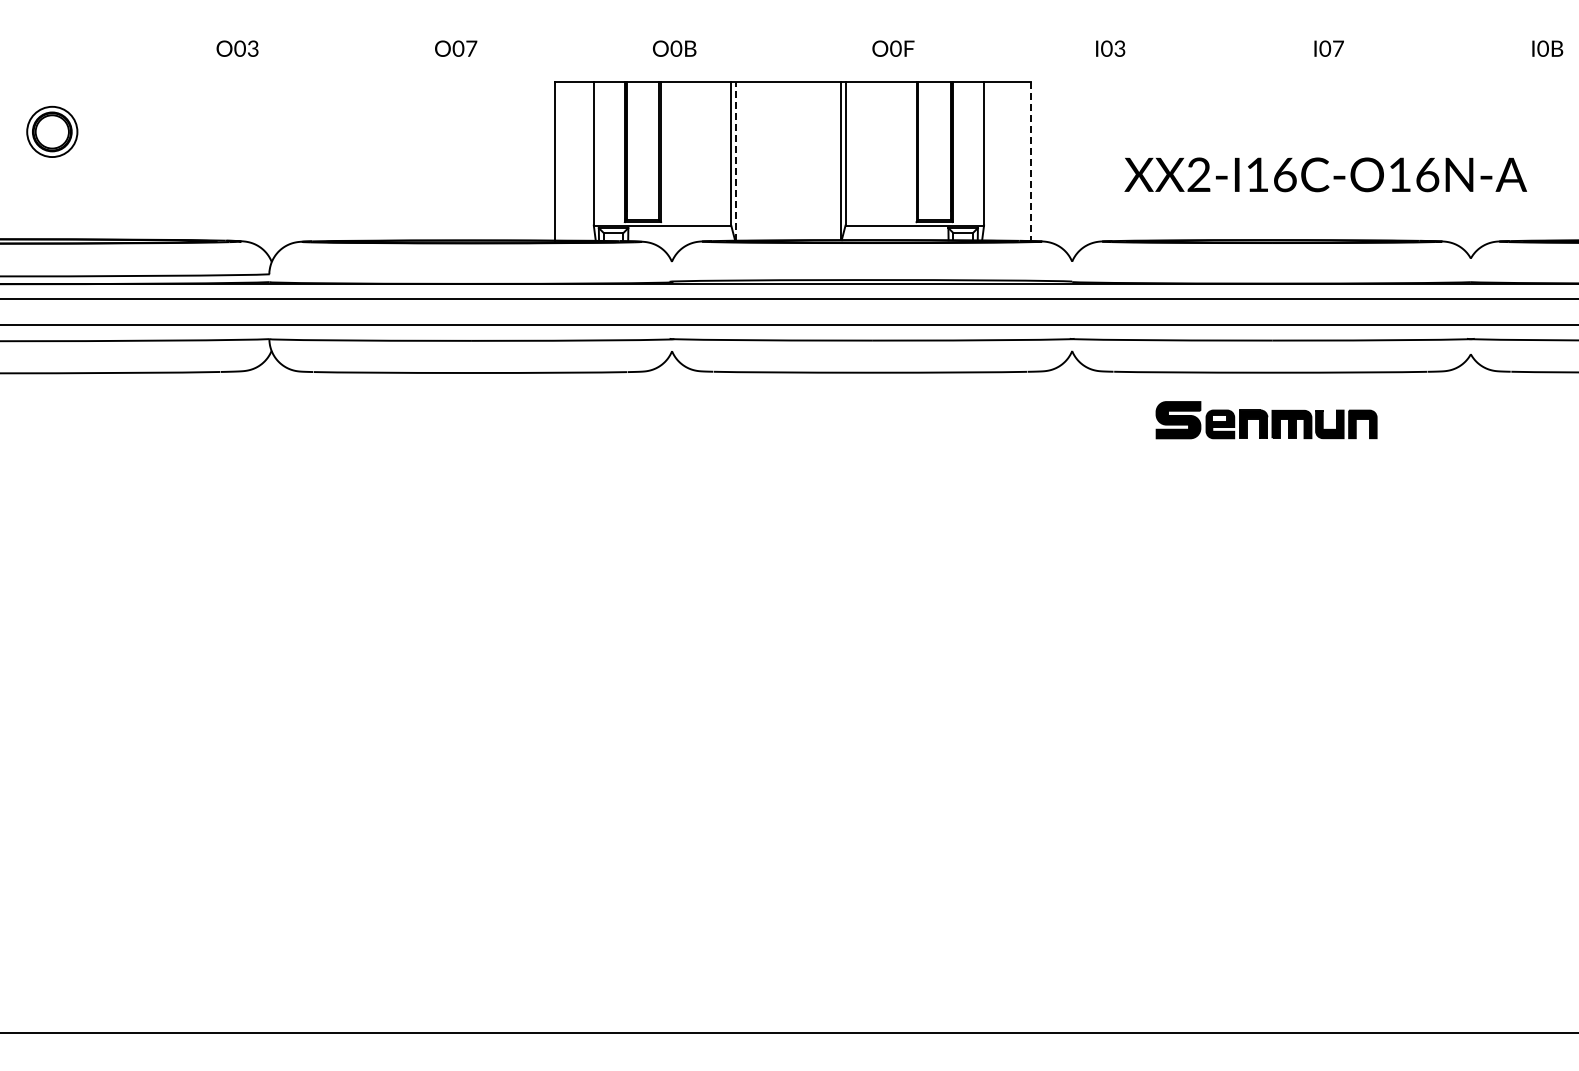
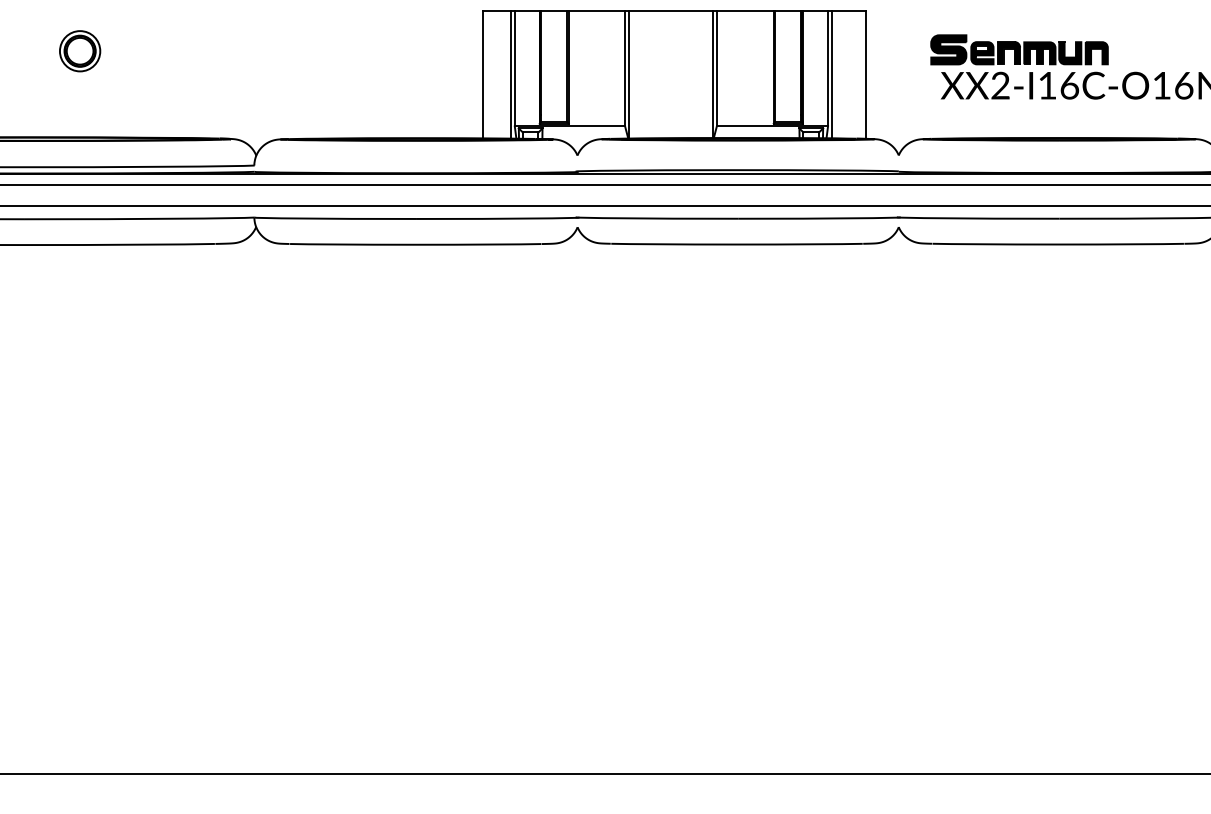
line: (588, 160) -> (510, 74), added
line: (989, 160) -> (832, 74), added
line: (735, 161) -> (628, 74), dashed -> solid
line: (1031, 161) -> (866, 74), dashed -> solid
part: (1266, 420) -> (1019, 50), moved

